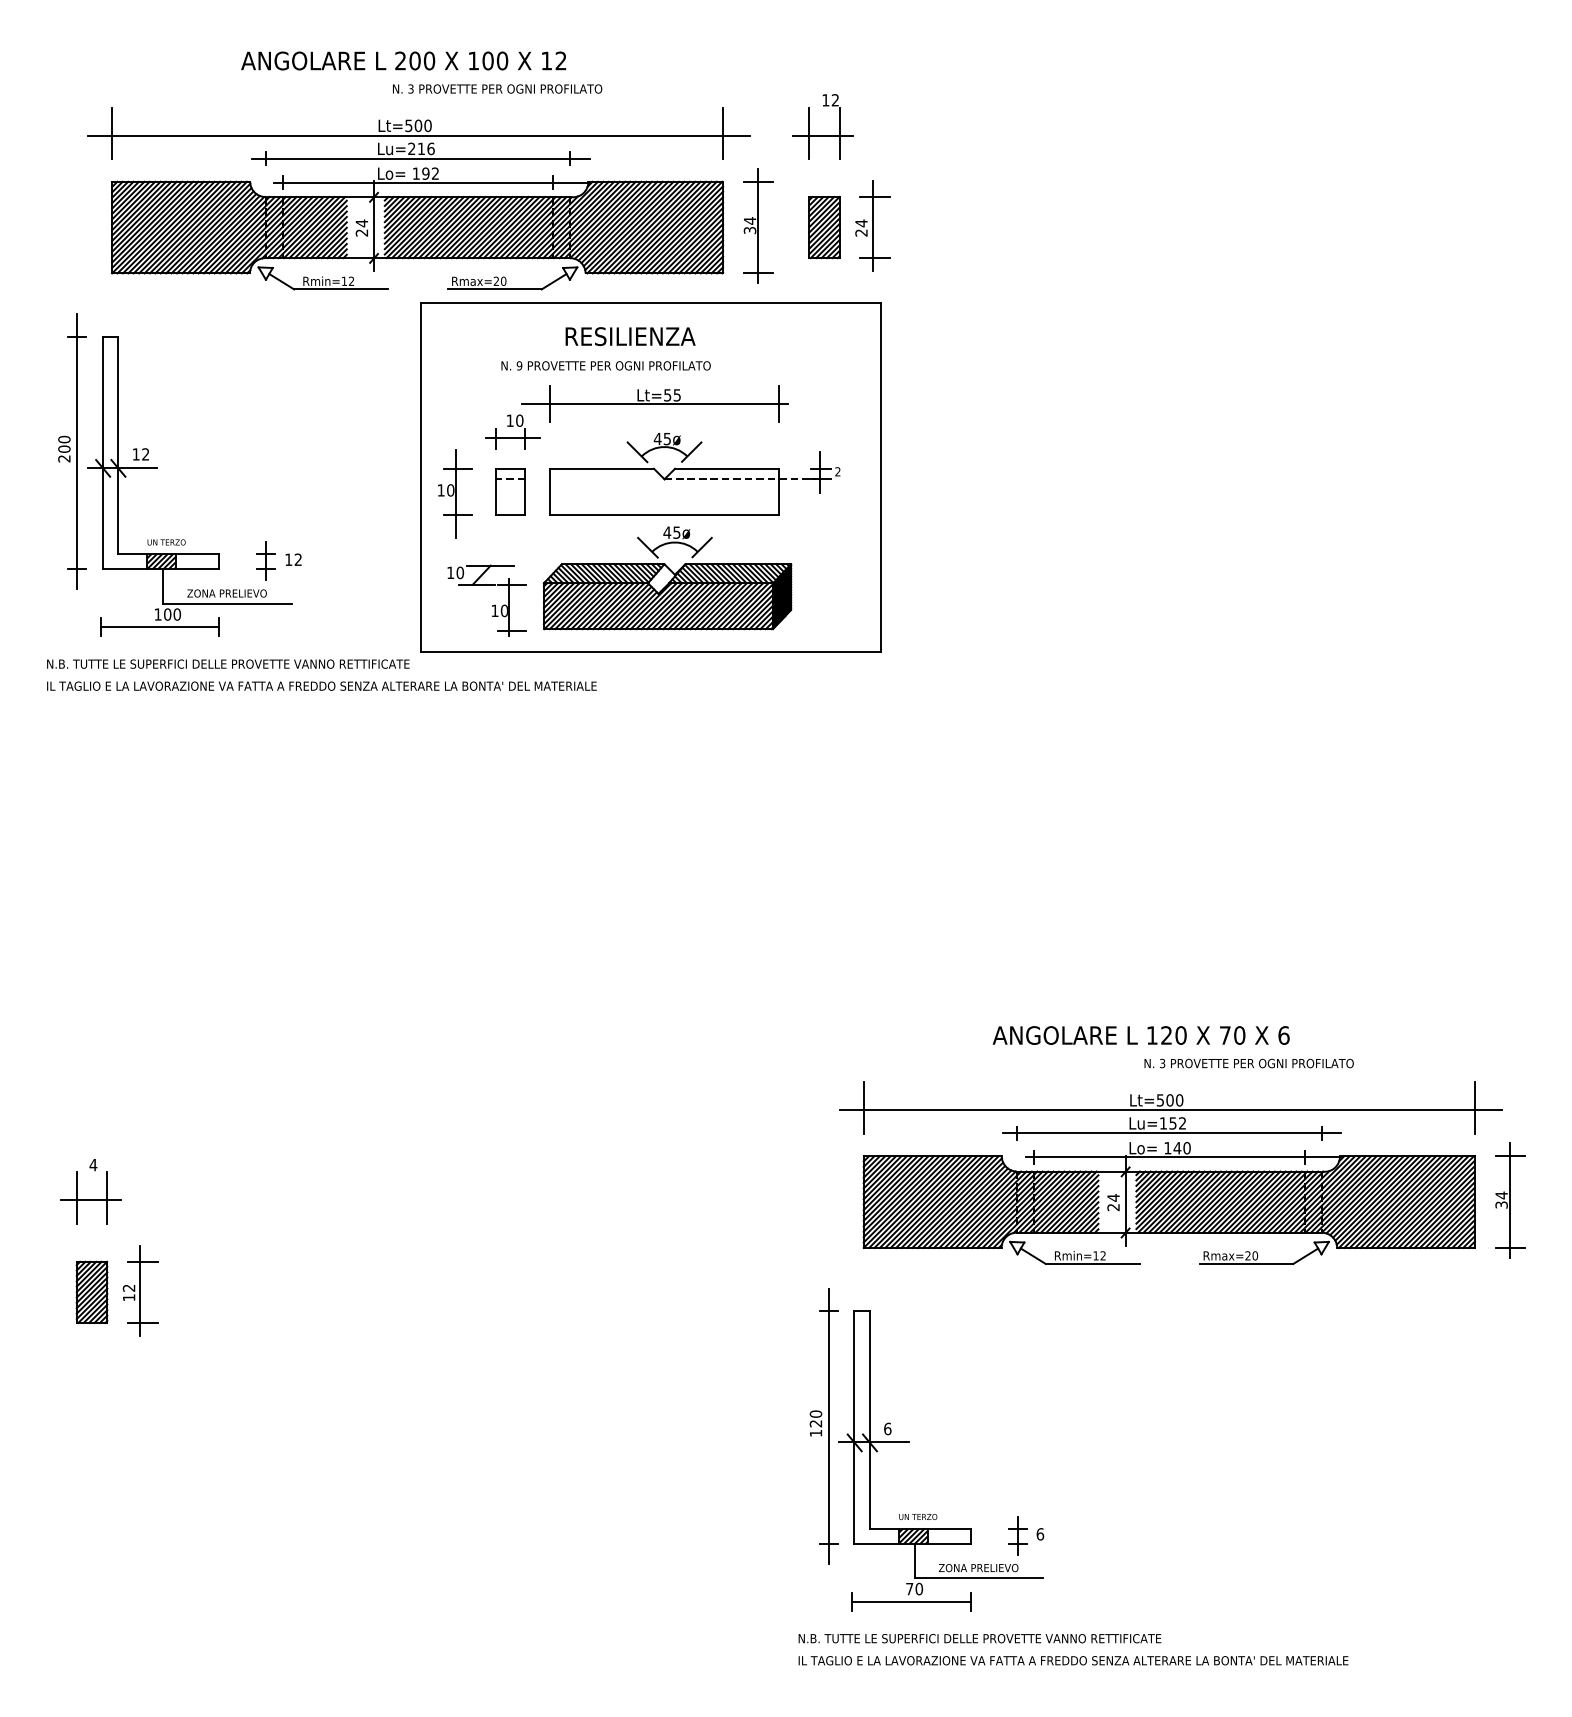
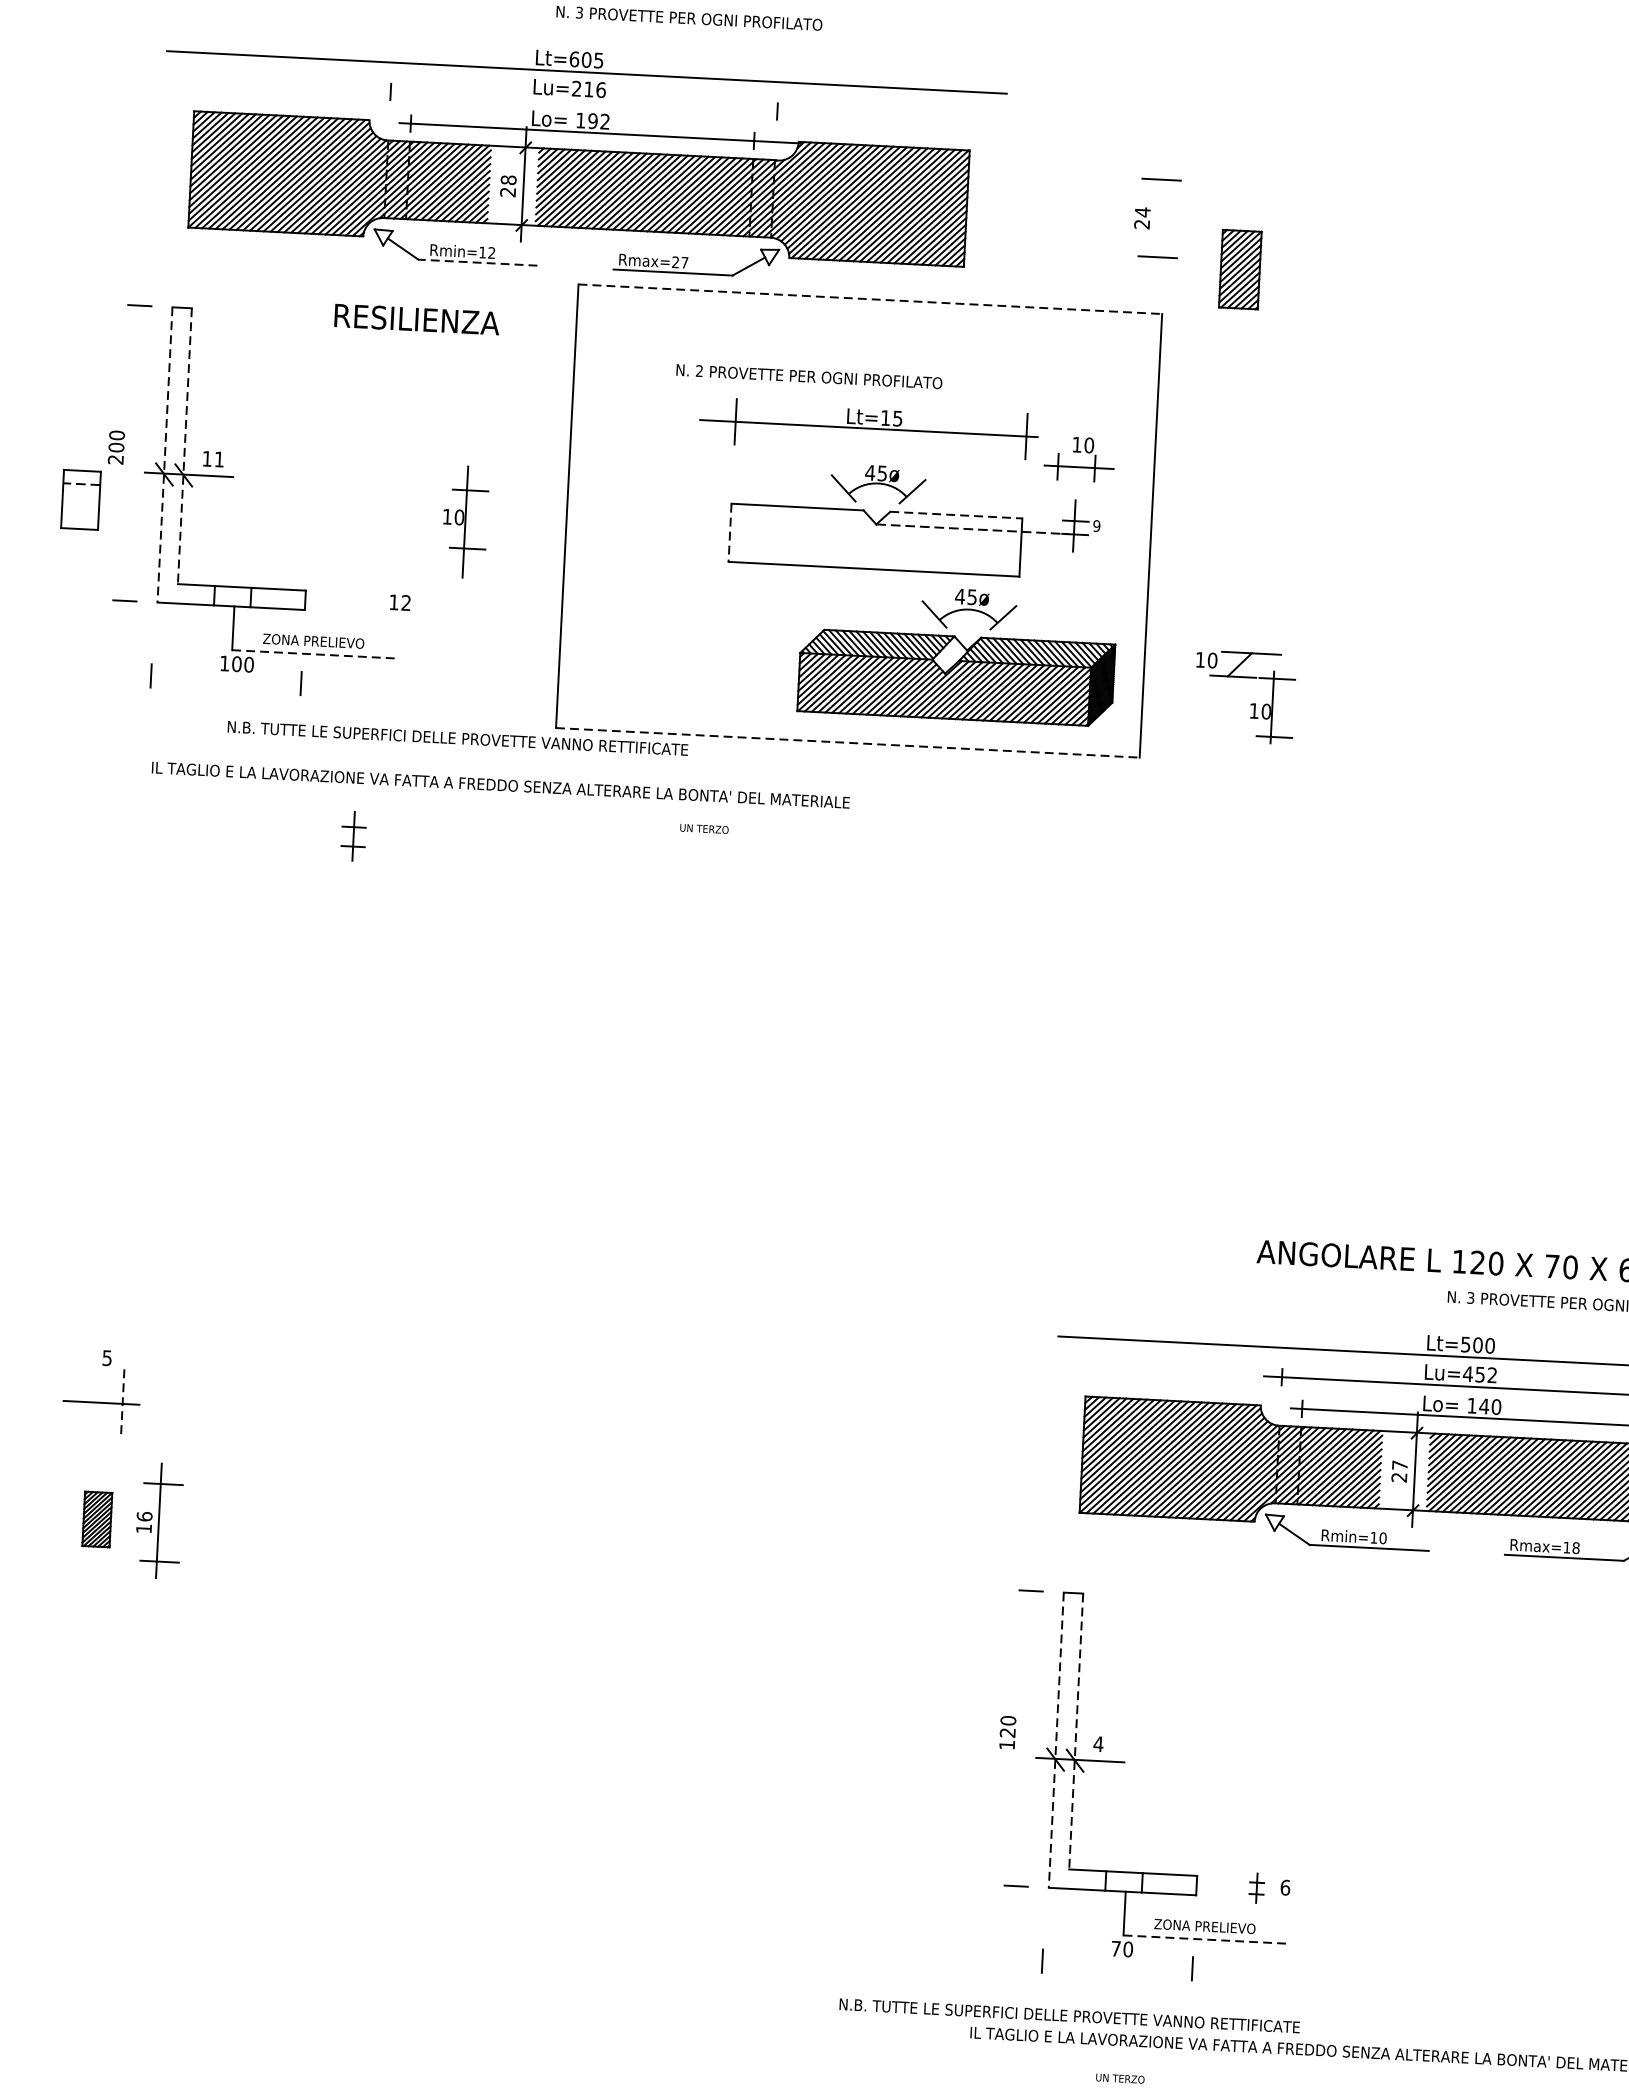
text: (418, 125) -> (586, 59), Lt=500 -> Lt=605
line: (112, 133) -> (197, 50), removed
line: (723, 133) -> (973, 89), removed
part: (822, 135) -> (1098, 98), removed
line: (420, 158) -> (587, 101), removed
text: (361, 223) -> (508, 180), 24 -> 28
part: (758, 225) -> (1011, 208), removed
line: (872, 226) -> (1156, 216), removed
part: (824, 227) -> (1240, 269), moved
text: (503, 280) -> (684, 261), Rmax=20 -> Rmax=27
line: (341, 289) -> (478, 262), solid -> dashed
line: (650, 302) -> (869, 299), solid -> dashed
text: (630, 336) -> (417, 319), moved
text: (519, 365) -> (699, 370), 9 -> 2
text: (667, 395) -> (885, 418), Lt=55 -> Lt=15
part: (512, 431) -> (1079, 458), moved
line: (118, 445) -> (185, 446), solid -> dashed
line: (77, 451) -> (132, 451), removed
line: (102, 453) -> (164, 455), solid -> dashed
text: (145, 454) -> (219, 459), 12 -> 11
line: (727, 468) -> (956, 514), solid -> dashed
text: (837, 471) -> (1096, 525), 2 -> 9
part: (510, 491) -> (80, 499), moved
line: (549, 491) -> (729, 532), solid -> dashed
part: (455, 493) -> (465, 521), moved
text: (166, 542) -> (704, 829), moved
part: (265, 560) -> (352, 835), moved
hatch: (161, 561) -> (232, 596), removed
part: (667, 578) -> (957, 654), moved
line: (228, 603) -> (314, 654), solid -> dashed
part: (492, 605) -> (1251, 704), moved
line: (159, 627) -> (225, 680), removed
line: (650, 652) -> (847, 743), solid -> dashed
text: (228, 663) -> (458, 737), moved
text: (321, 685) -> (500, 784), moved
line: (863, 1107) -> (1088, 1334), removed
text: (1163, 1123) -> (1468, 1374), Lu=152 -> Lu=452
text: (93, 1165) -> (107, 1358), 4 -> 5
text: (1113, 1197) -> (1399, 1464), 24 -> 27
line: (76, 1198) -> (83, 1399), removed
line: (107, 1198) -> (122, 1401), solid -> dashed
text: (1102, 1255) -> (1382, 1537), Rmin=12 -> Rmin=10
text: (1251, 1255) -> (1571, 1547), Rmax=20 -> Rmax=18
text: (128, 1287) -> (143, 1515), 12 -> 16
part: (91, 1291) -> (96, 1518), size x0.7
line: (869, 1419) -> (1075, 1730), solid -> dashed
line: (828, 1425) -> (1023, 1735), removed
line: (854, 1428) -> (1056, 1741), solid -> dashed
text: (887, 1428) -> (1098, 1743), 6 -> 4
text: (918, 1516) -> (1120, 2078), moved
hatch: (912, 1535) -> (1123, 1880), removed
part: (1017, 1535) -> (1256, 1887), size x0.6
line: (979, 1578) -> (1205, 1939), solid -> dashed
line: (911, 1601) -> (1117, 1964), removed
text: (979, 1638) -> (1069, 2015), moved

